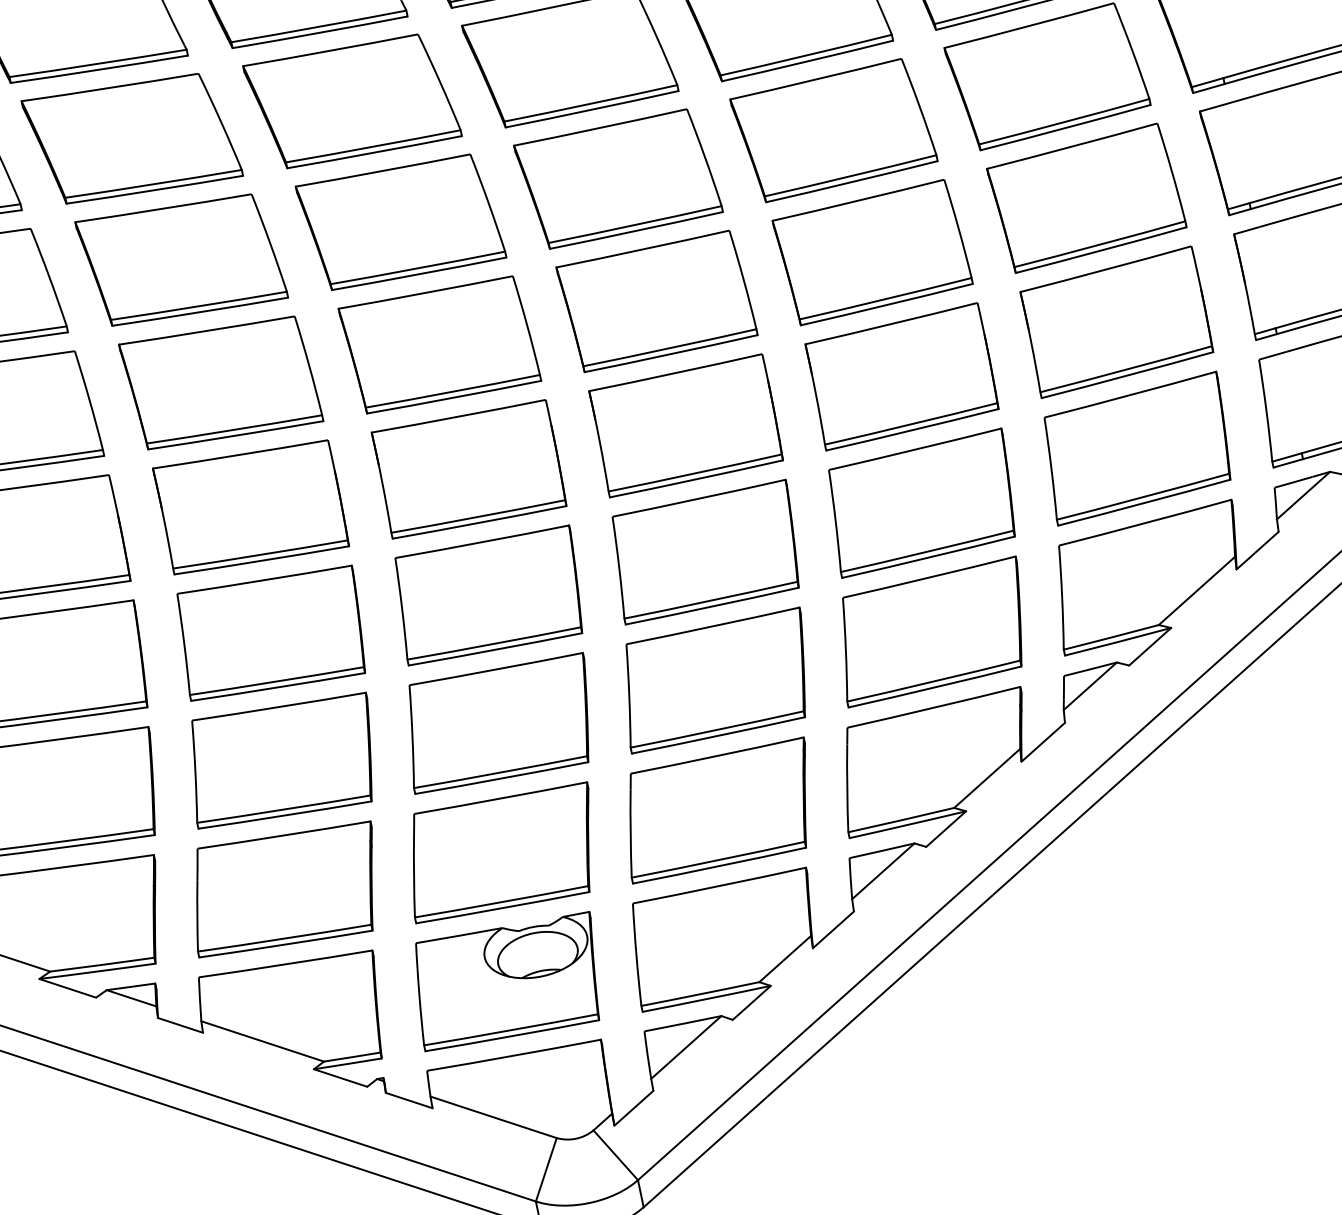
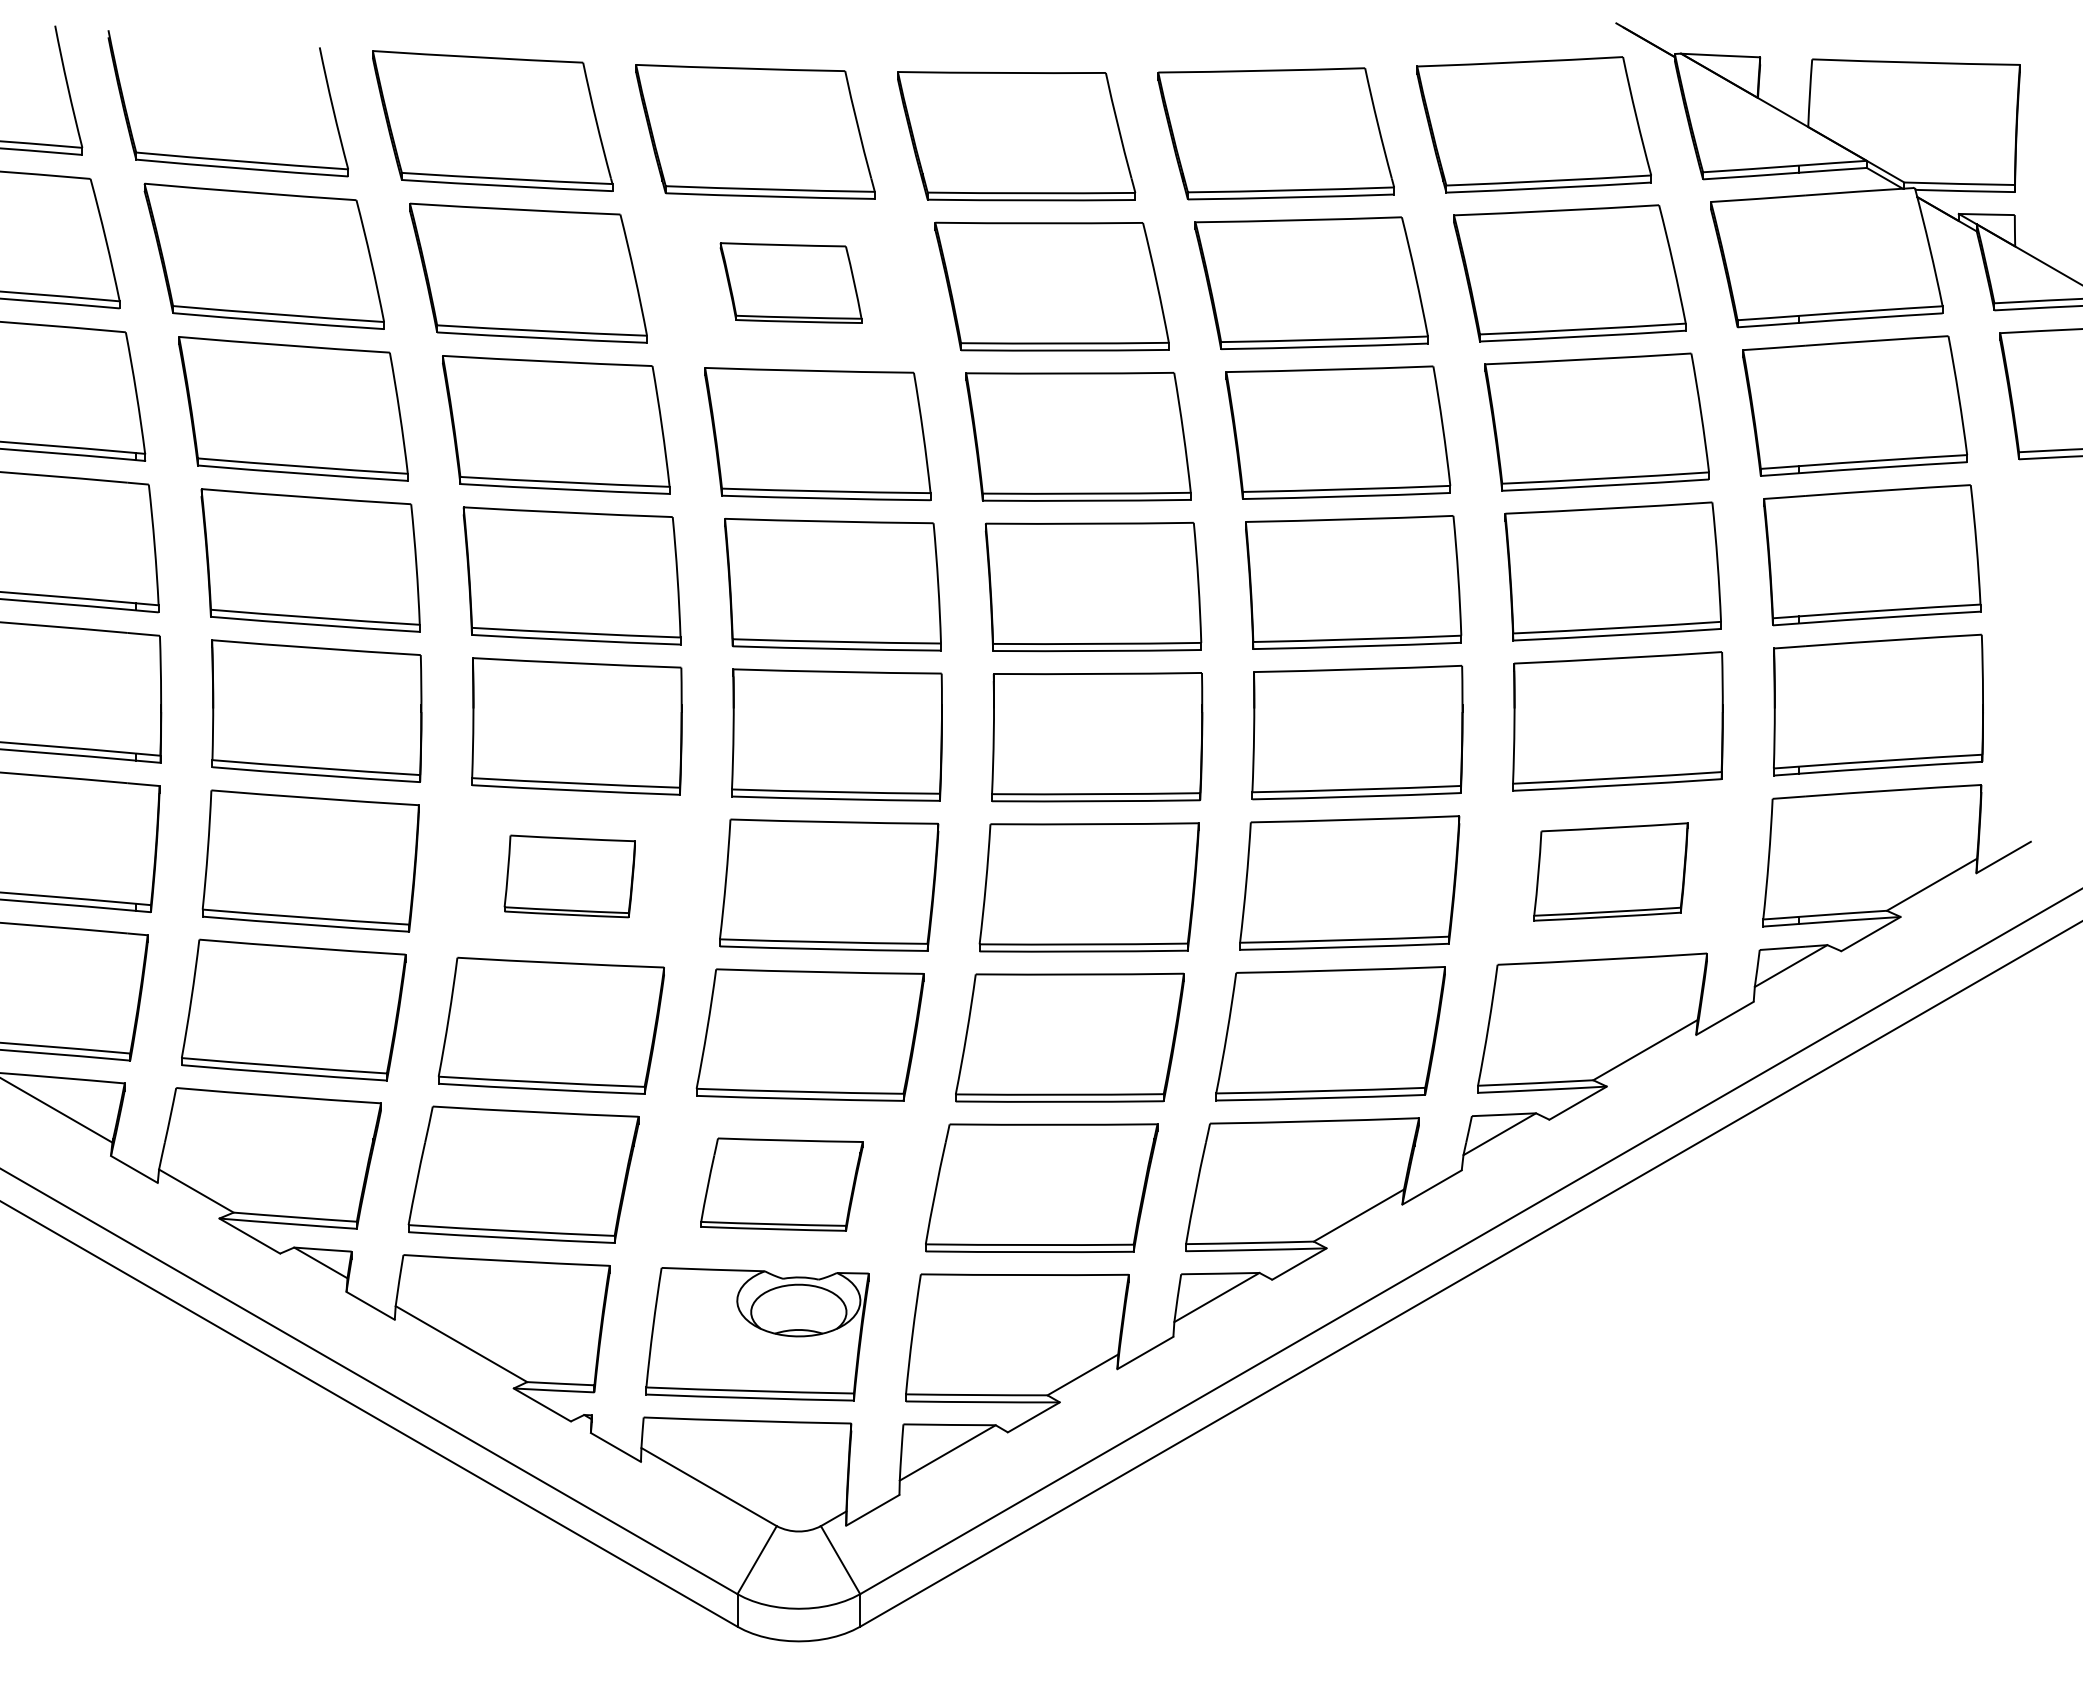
part: (351, 100) -> (790, 282), size x0.6
part: (1136, 448) -> (1610, 871), size x0.7
part: (271, 633) -> (569, 876), size x0.6
part: (501, 852) -> (781, 1184), size x0.7

